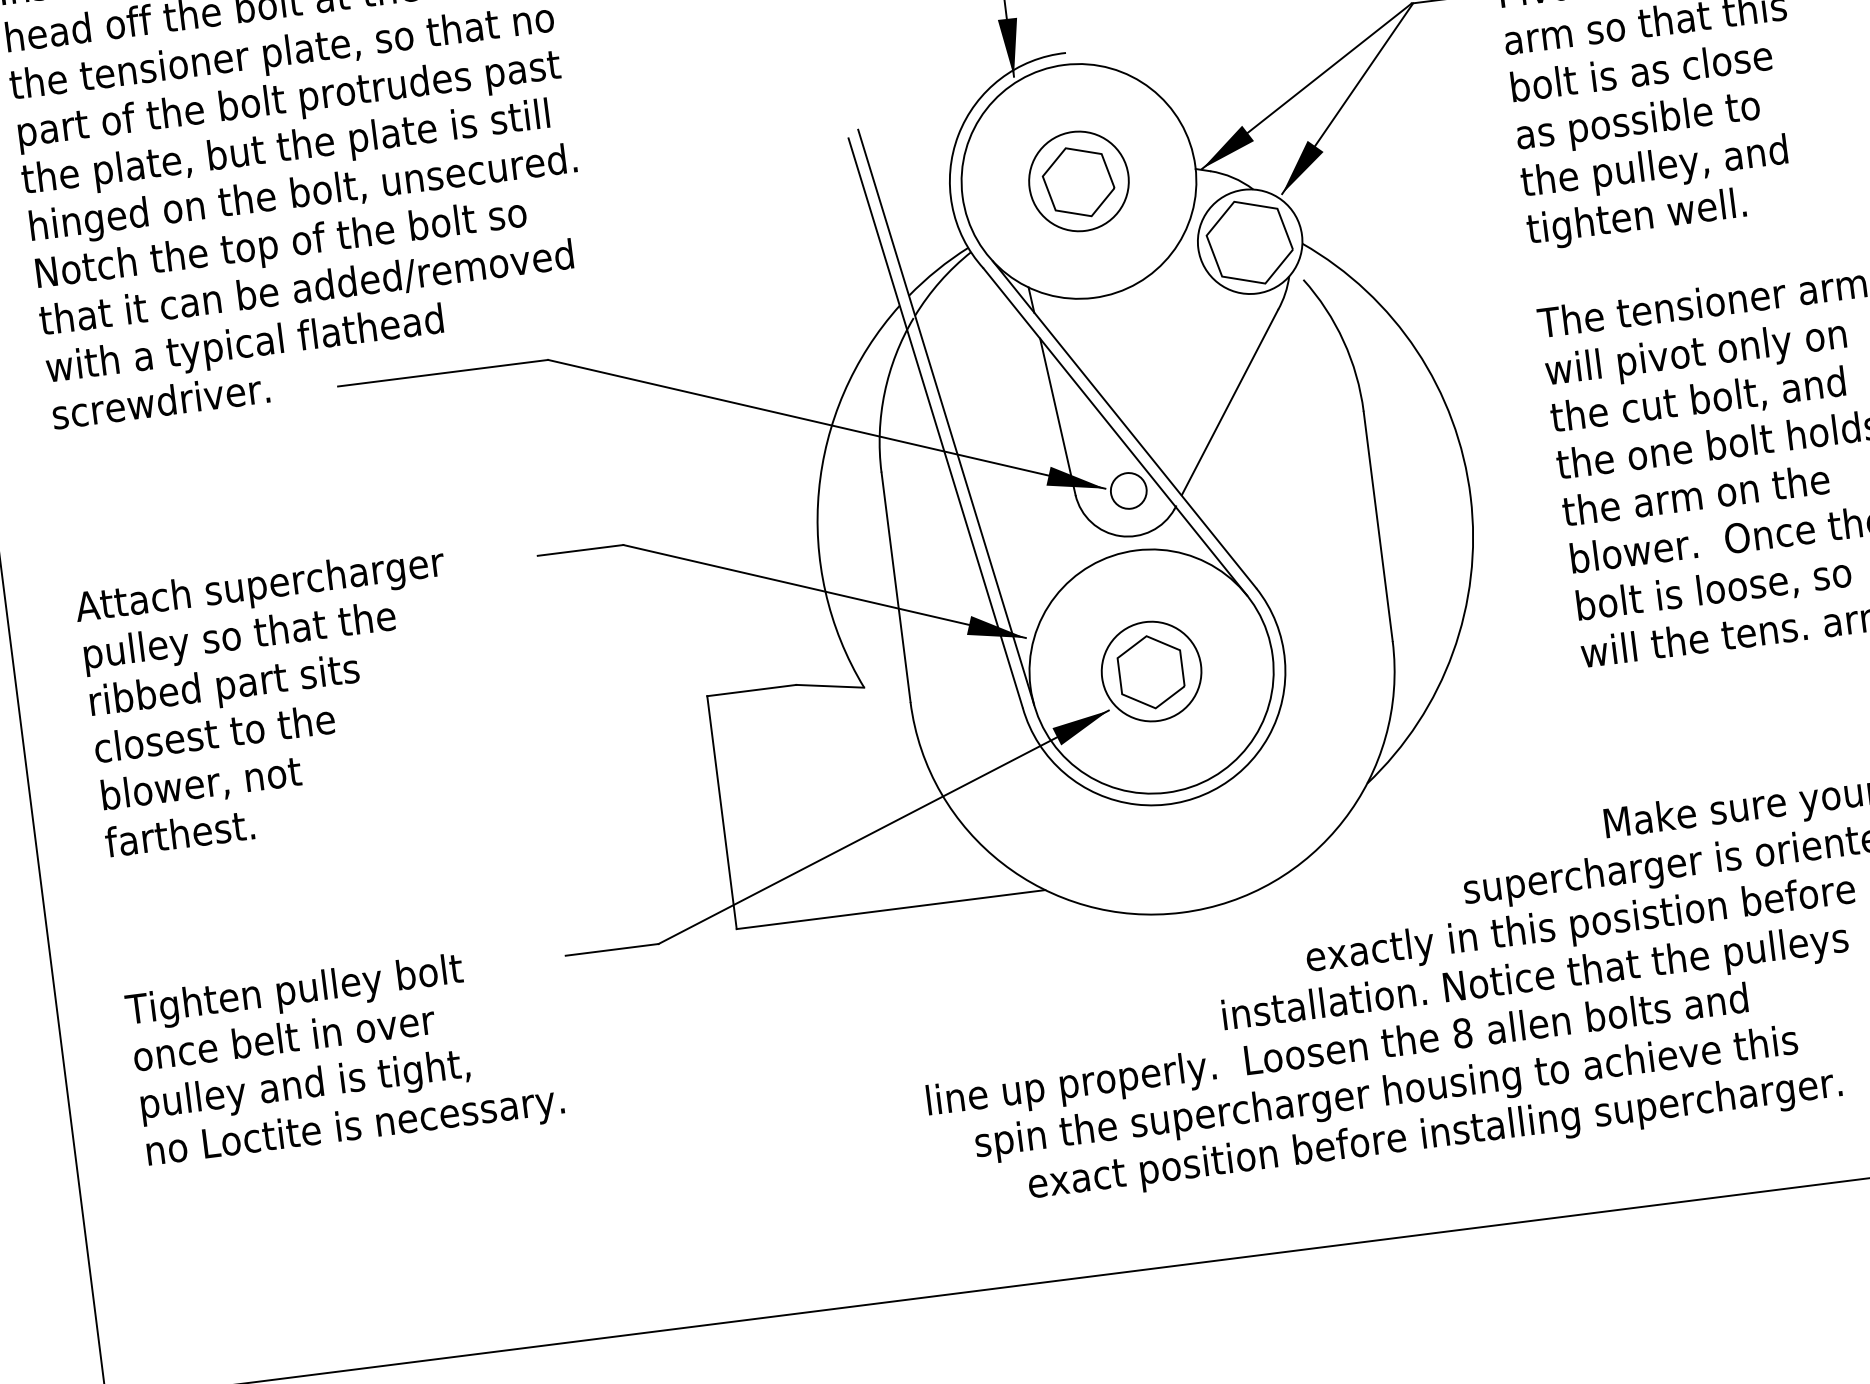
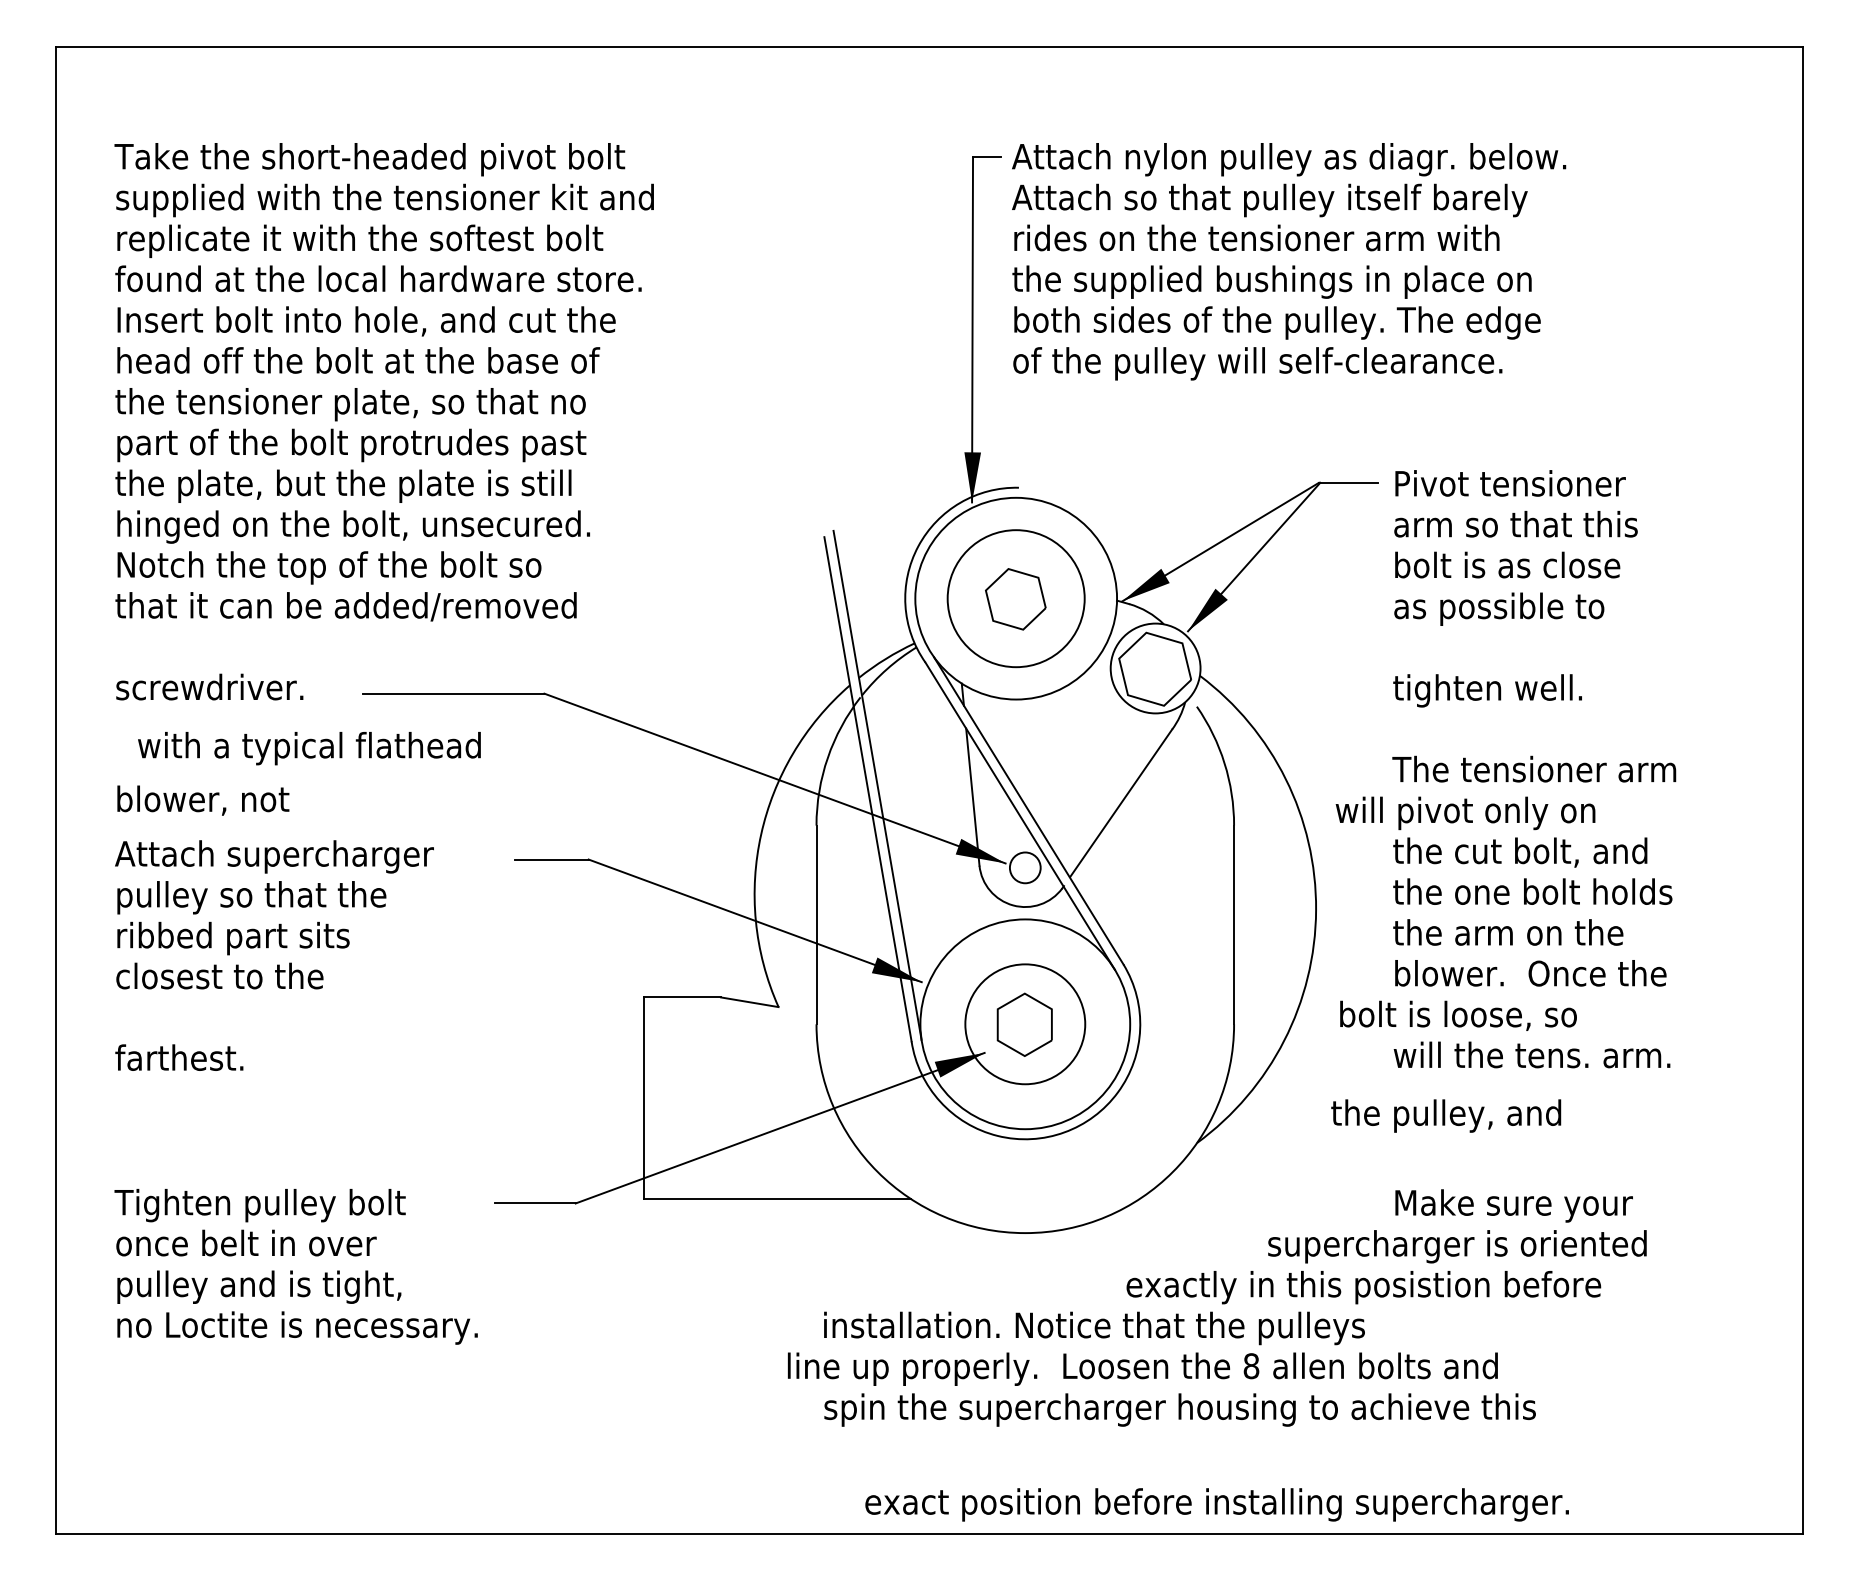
text: (1654, 168) -> (1446, 1115), moved
circle: (1079, 181) -> (1016, 598), size x1.6
text: (245, 346) -> (309, 748), moved
text: (1696, 355) -> (1465, 813), moved
text: (1713, 590) -> (1458, 1015), moved
circle: (1151, 671) -> (1025, 1024), size x1.4
text: (201, 784) -> (203, 800), moved
text: (1535, 979) -> (1094, 1328), moved
text: (1434, 1135) -> (1216, 1504), moved

